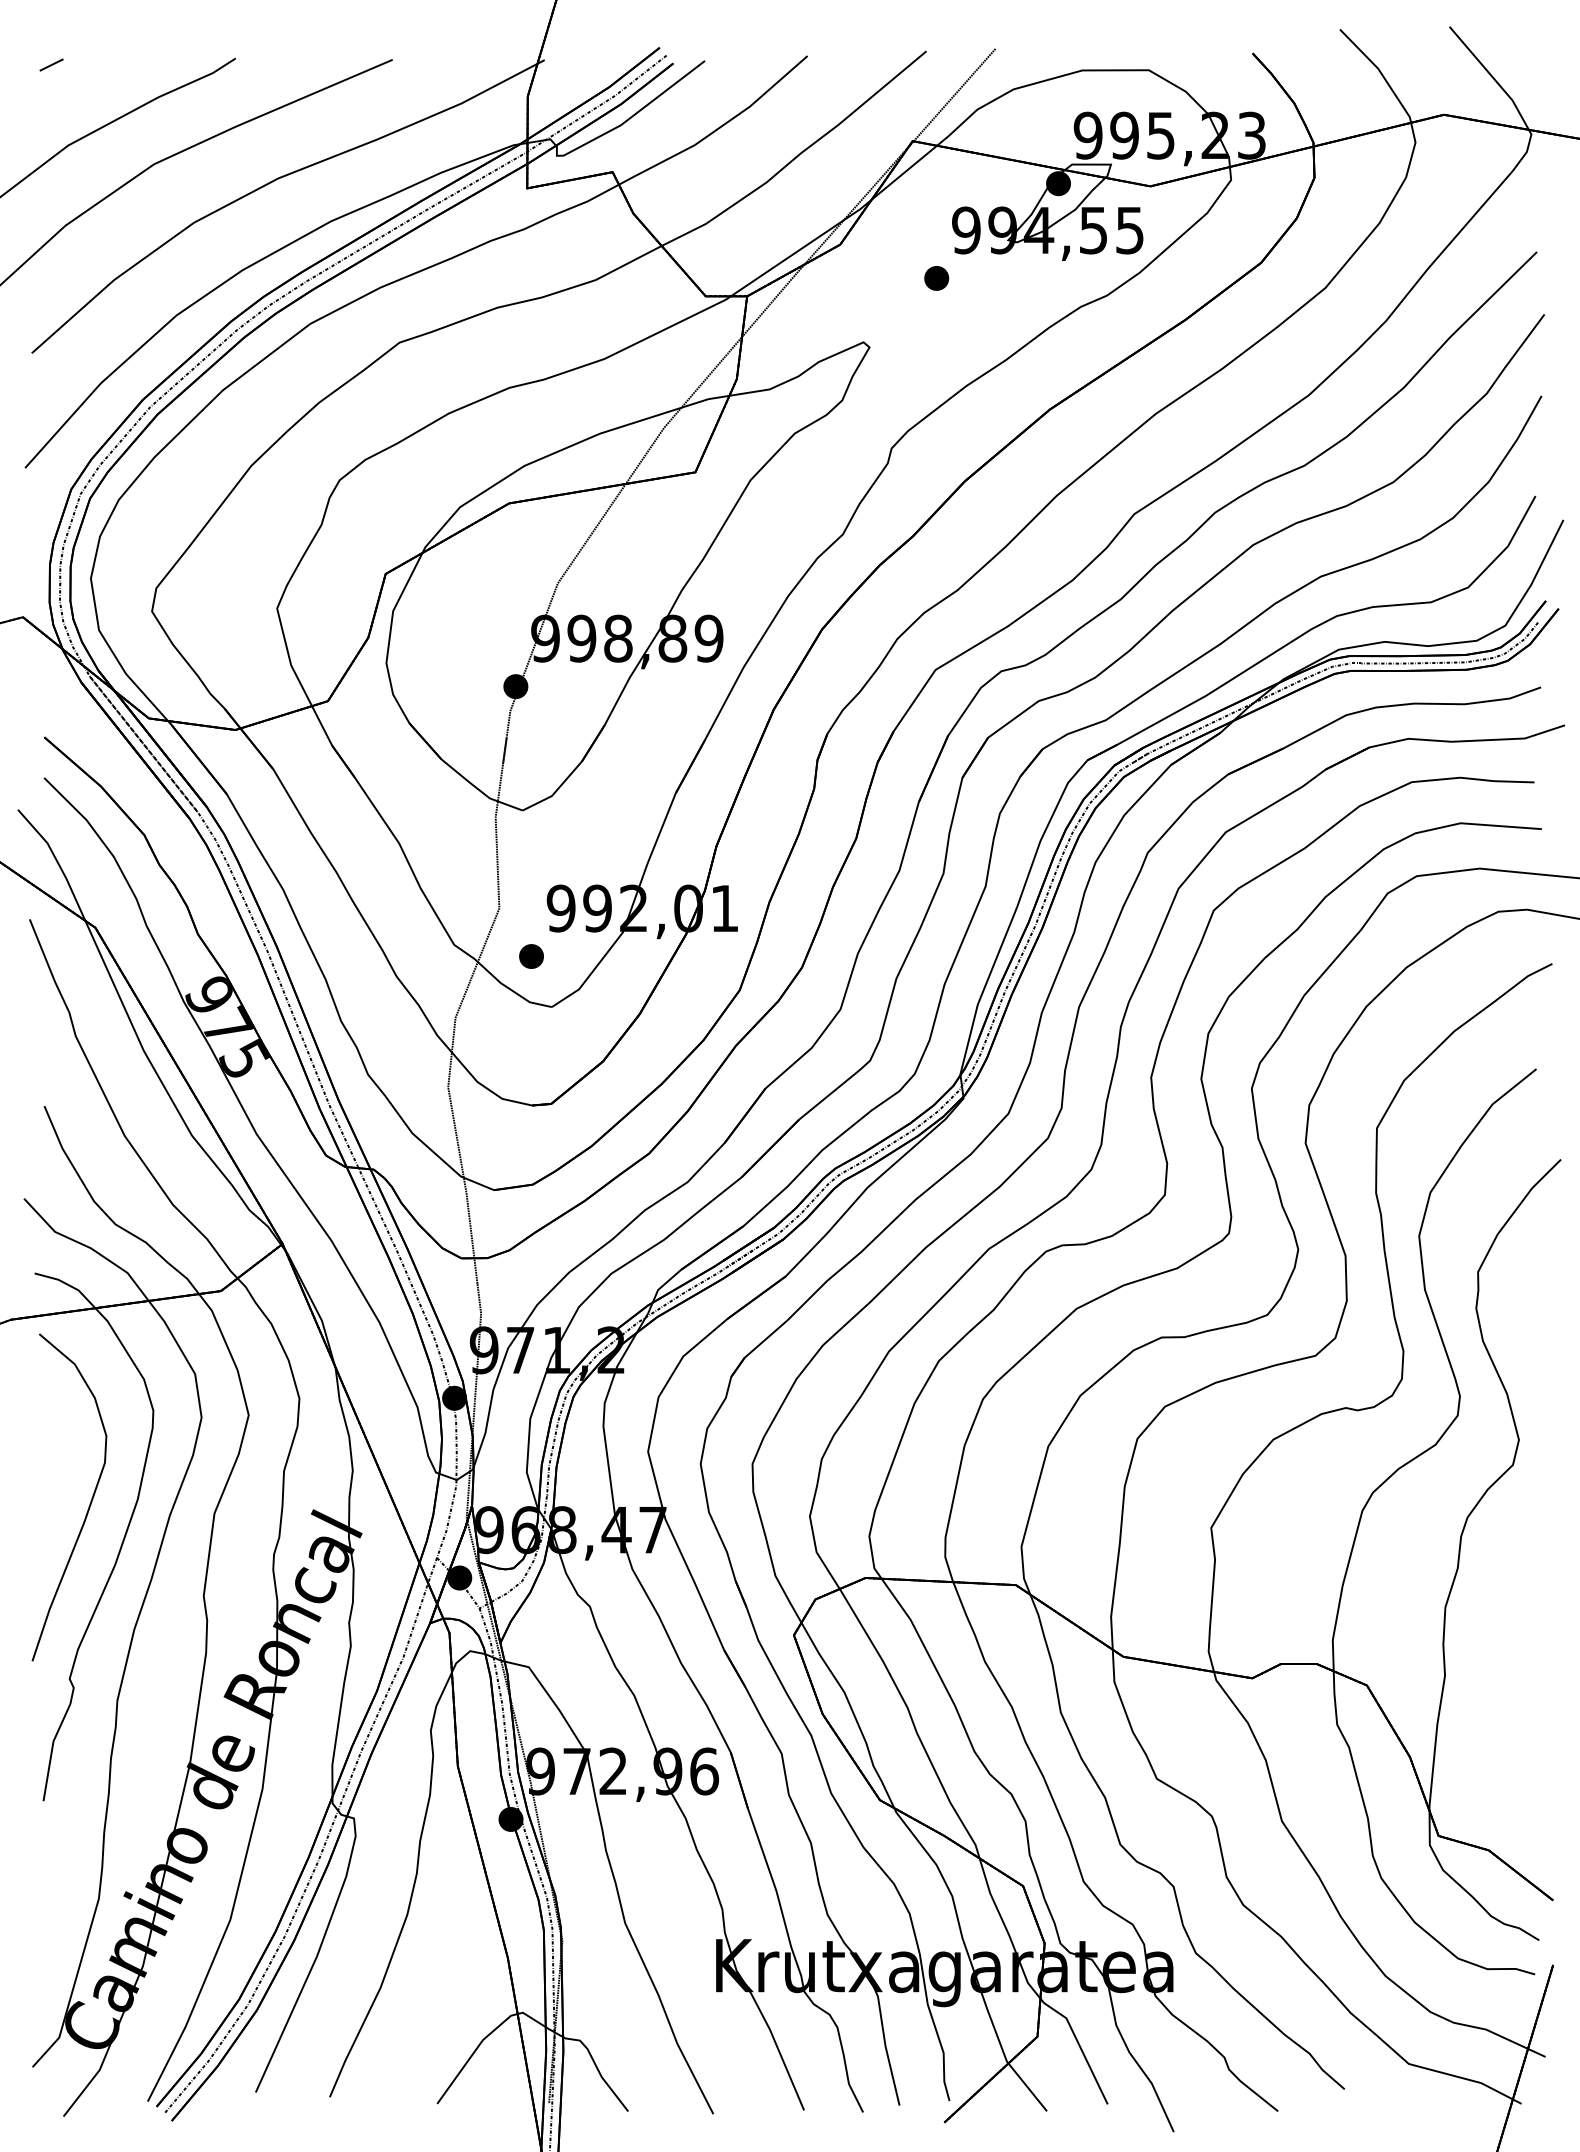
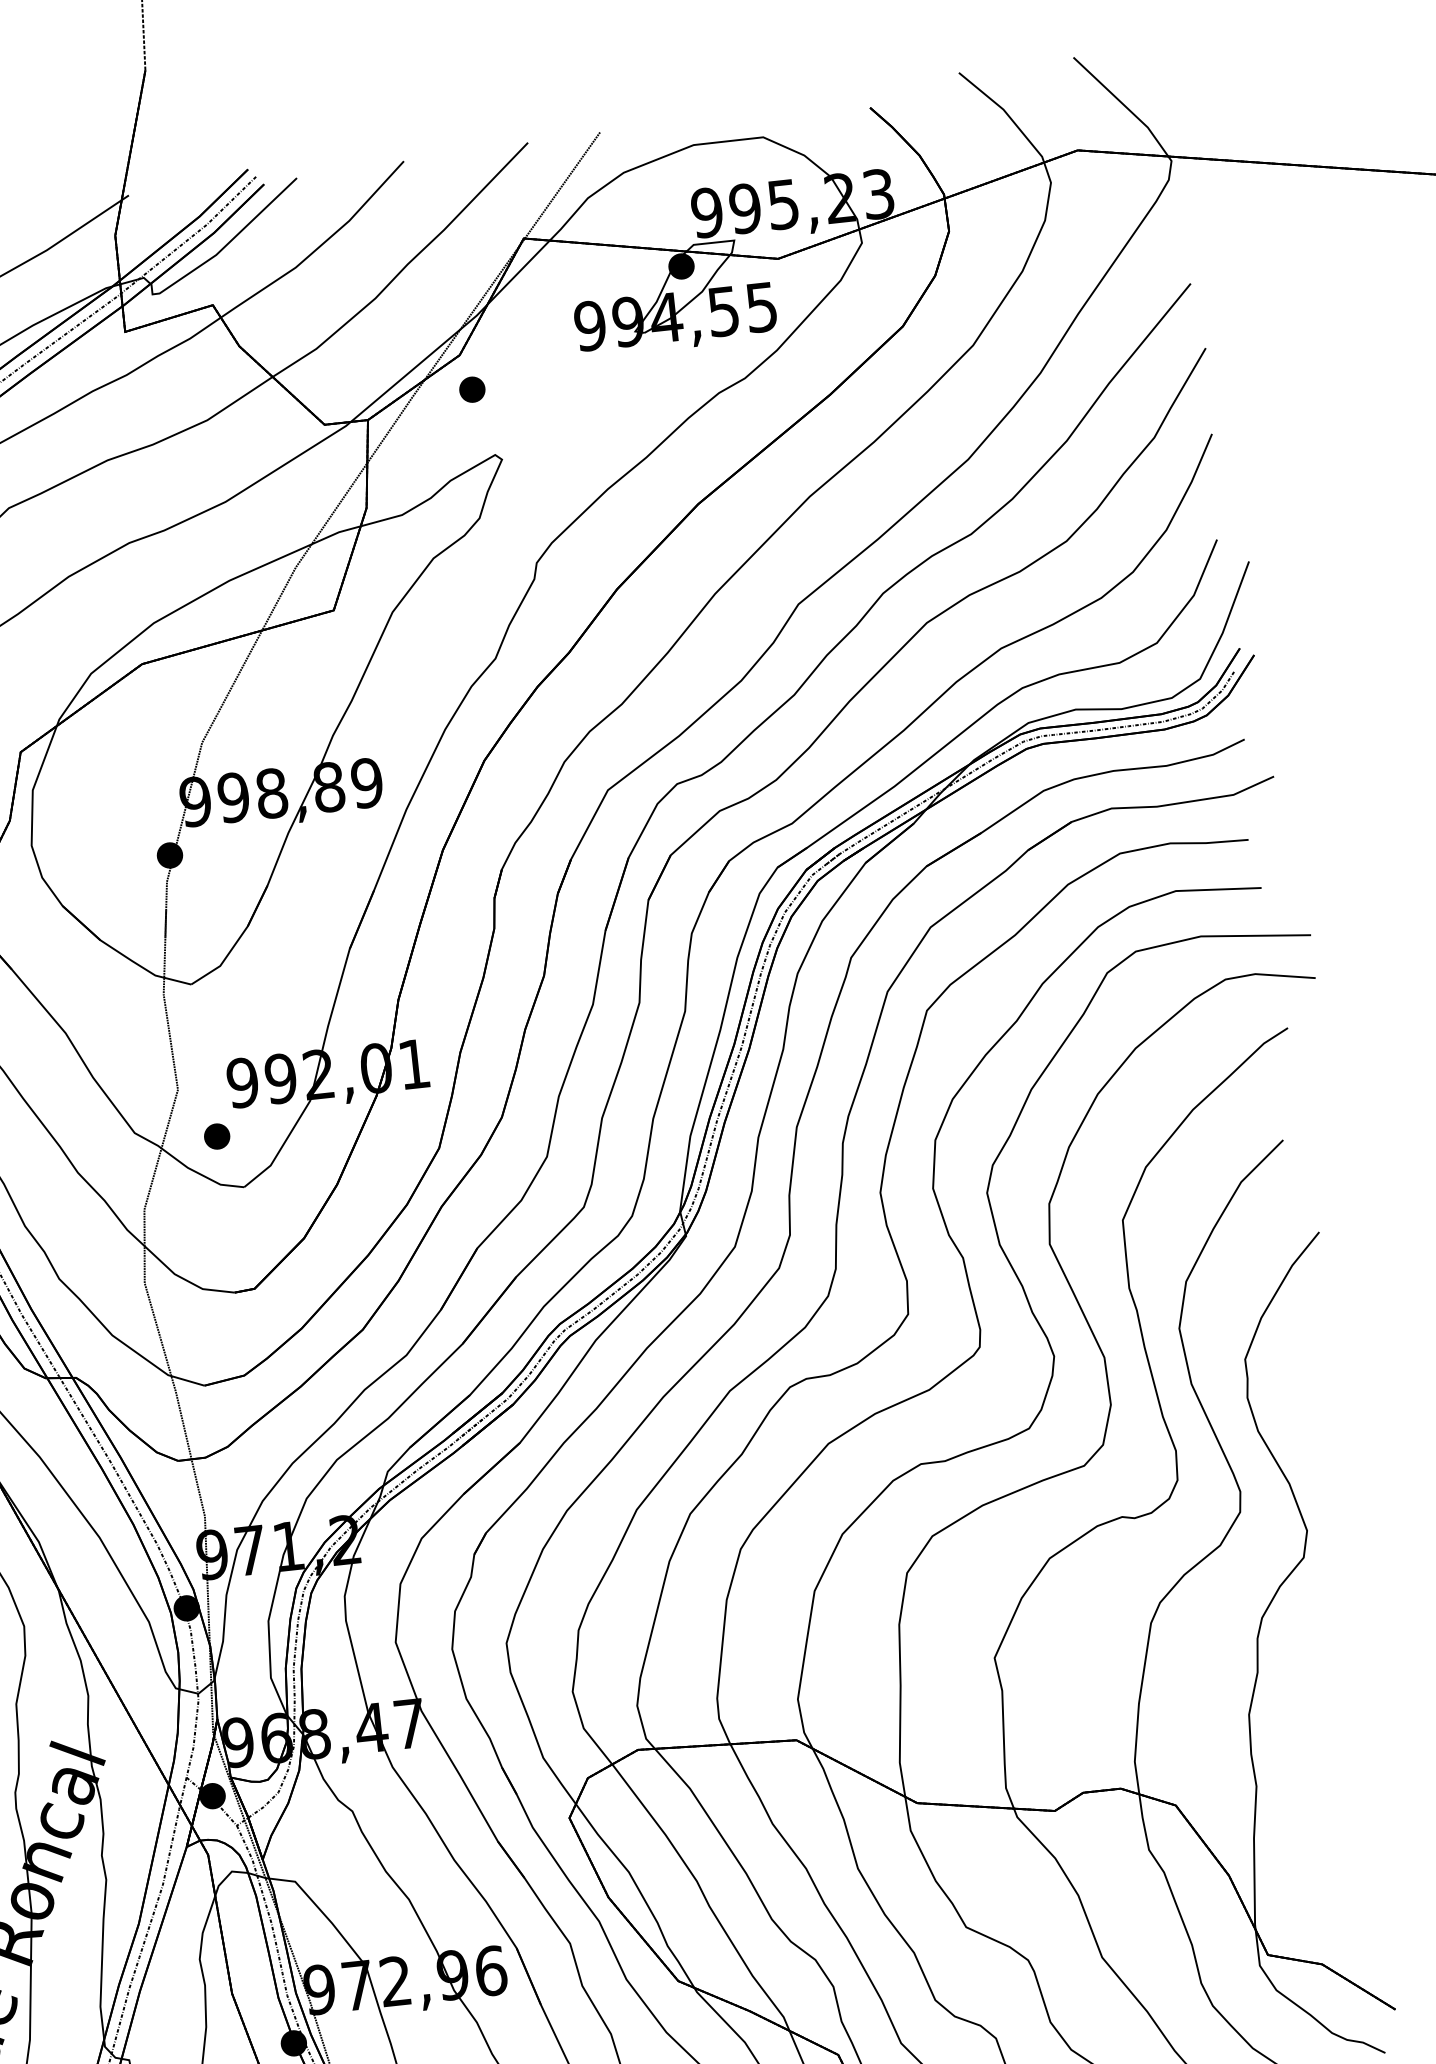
part: (936, 278) -> (472, 389), moved

